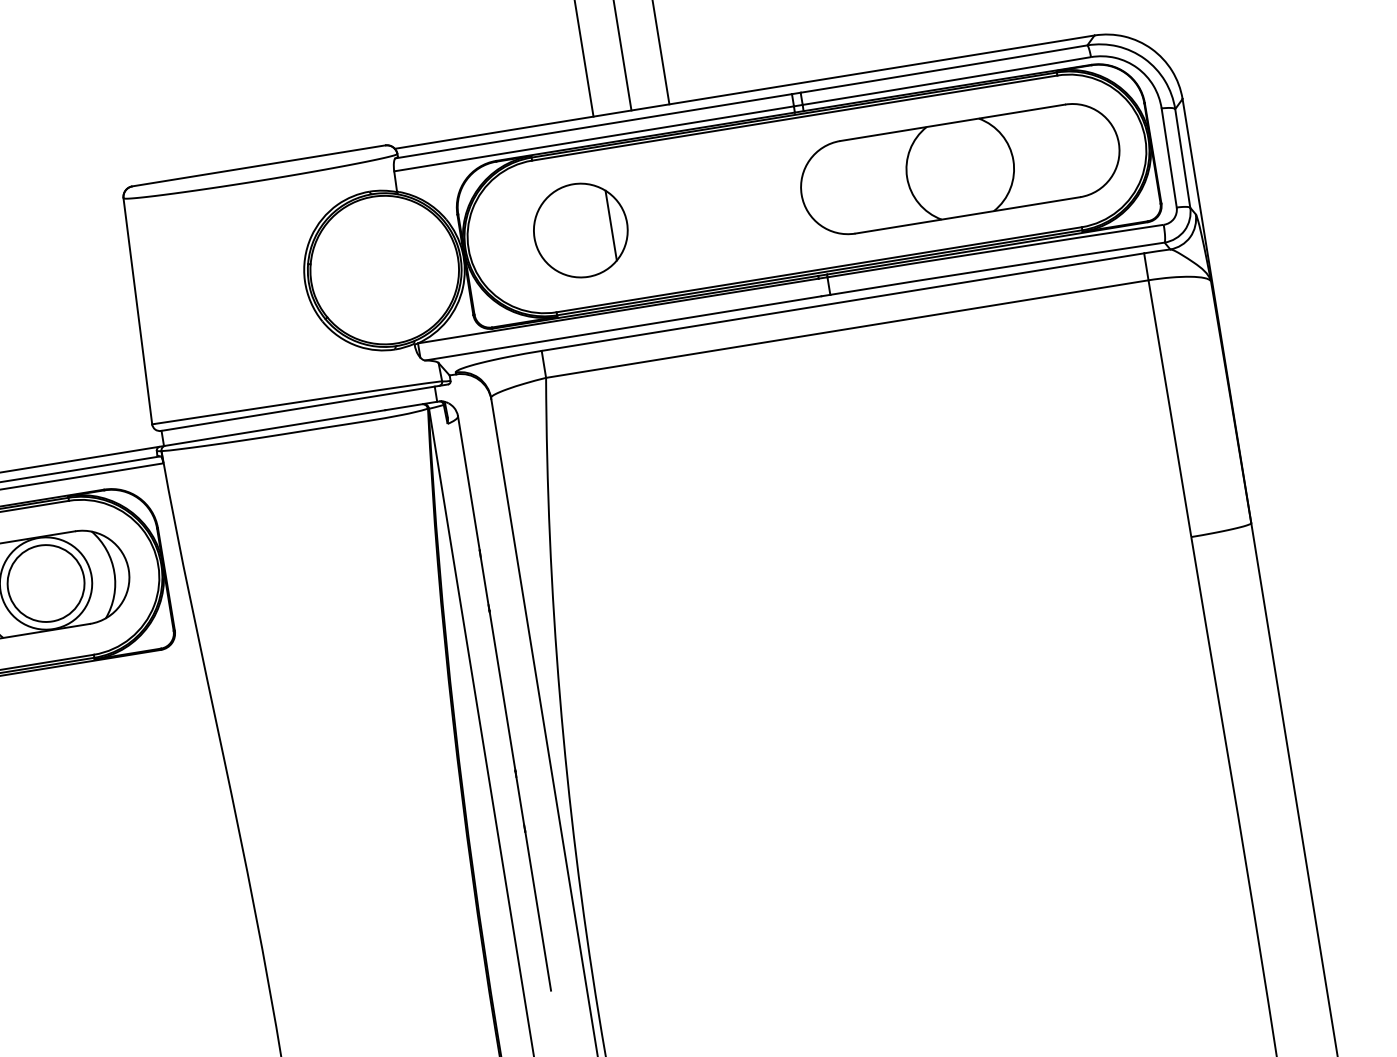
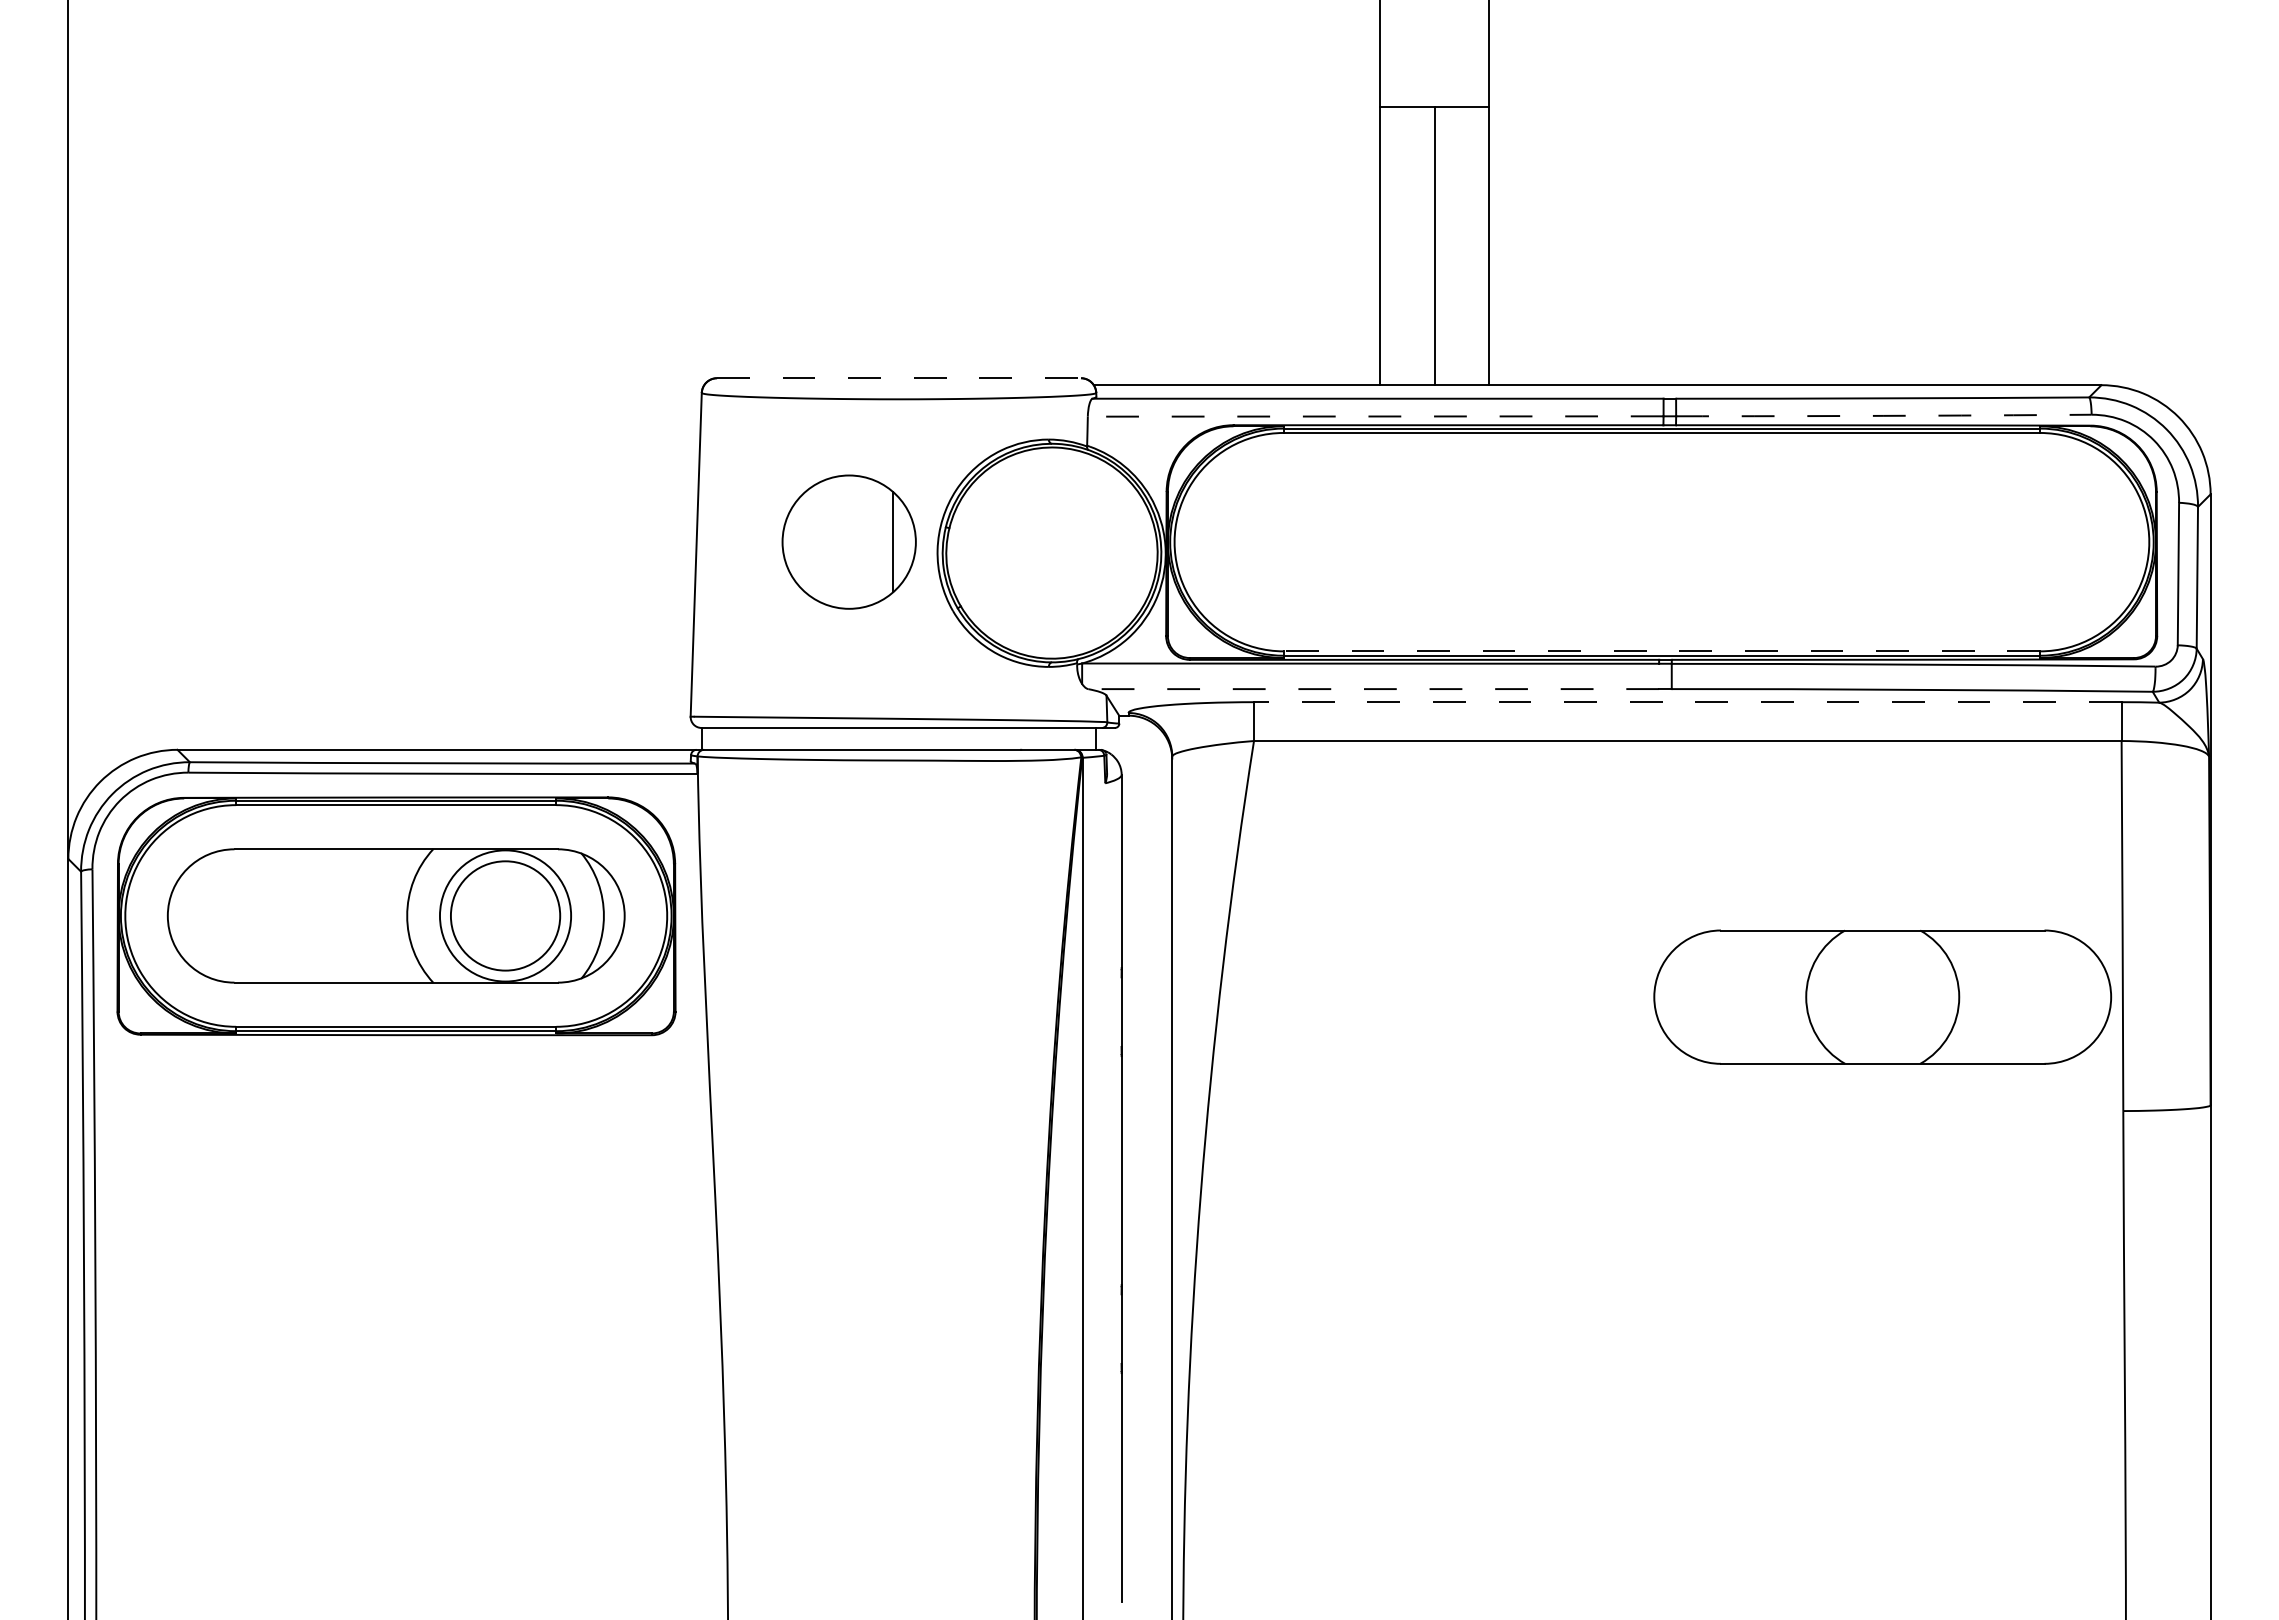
arc: (946, 81) -> (1883, 415), solid -> dashed
line: (593, 138) -> (1375, 416), solid -> dashed
line: (259, 166) -> (899, 378), solid -> dashed
part: (960, 168) -> (1882, 996), moved
part: (580, 230) -> (848, 541), moved
line: (818, 269) -> (1661, 651), solid -> dashed
line: (842, 302) -> (1687, 702), solid -> dashed
line: (623, 328) -> (1373, 689), solid -> dashed

